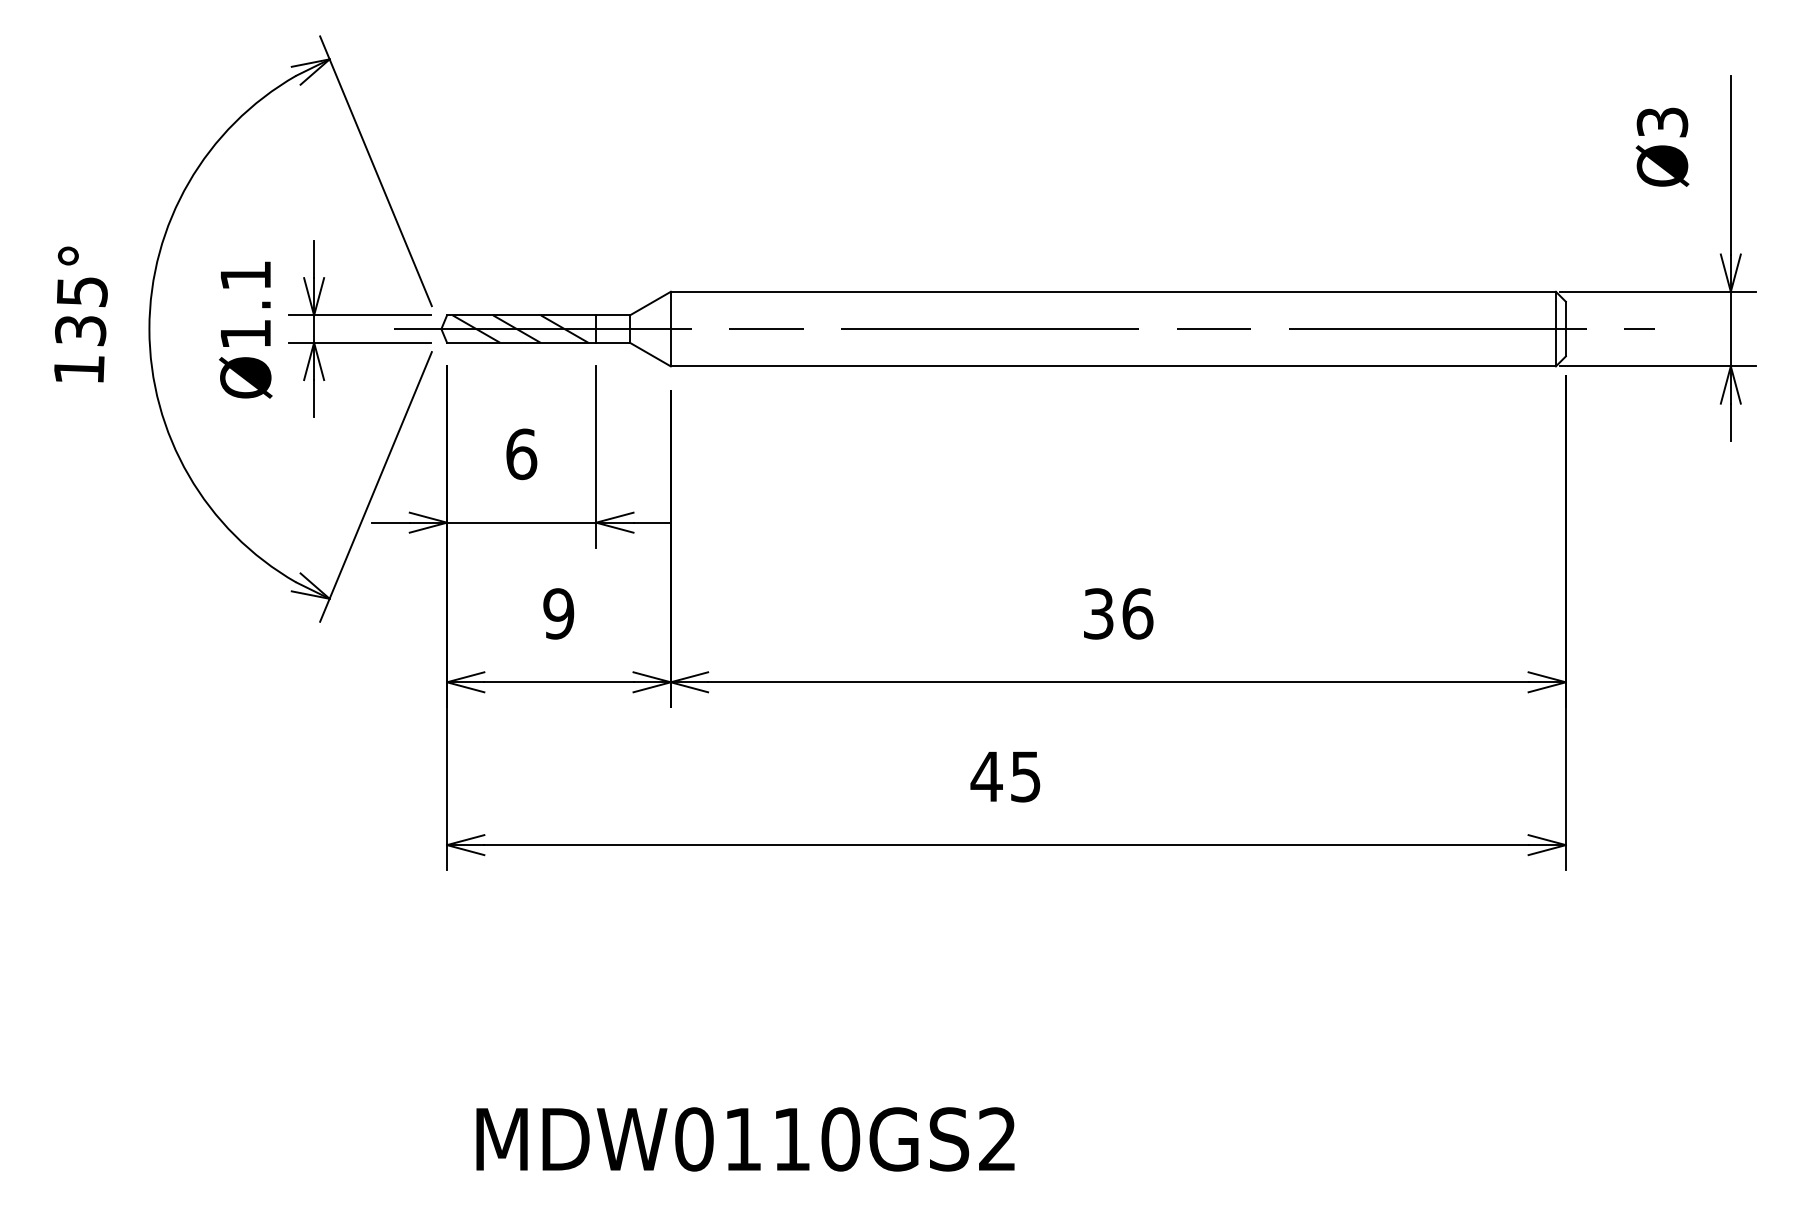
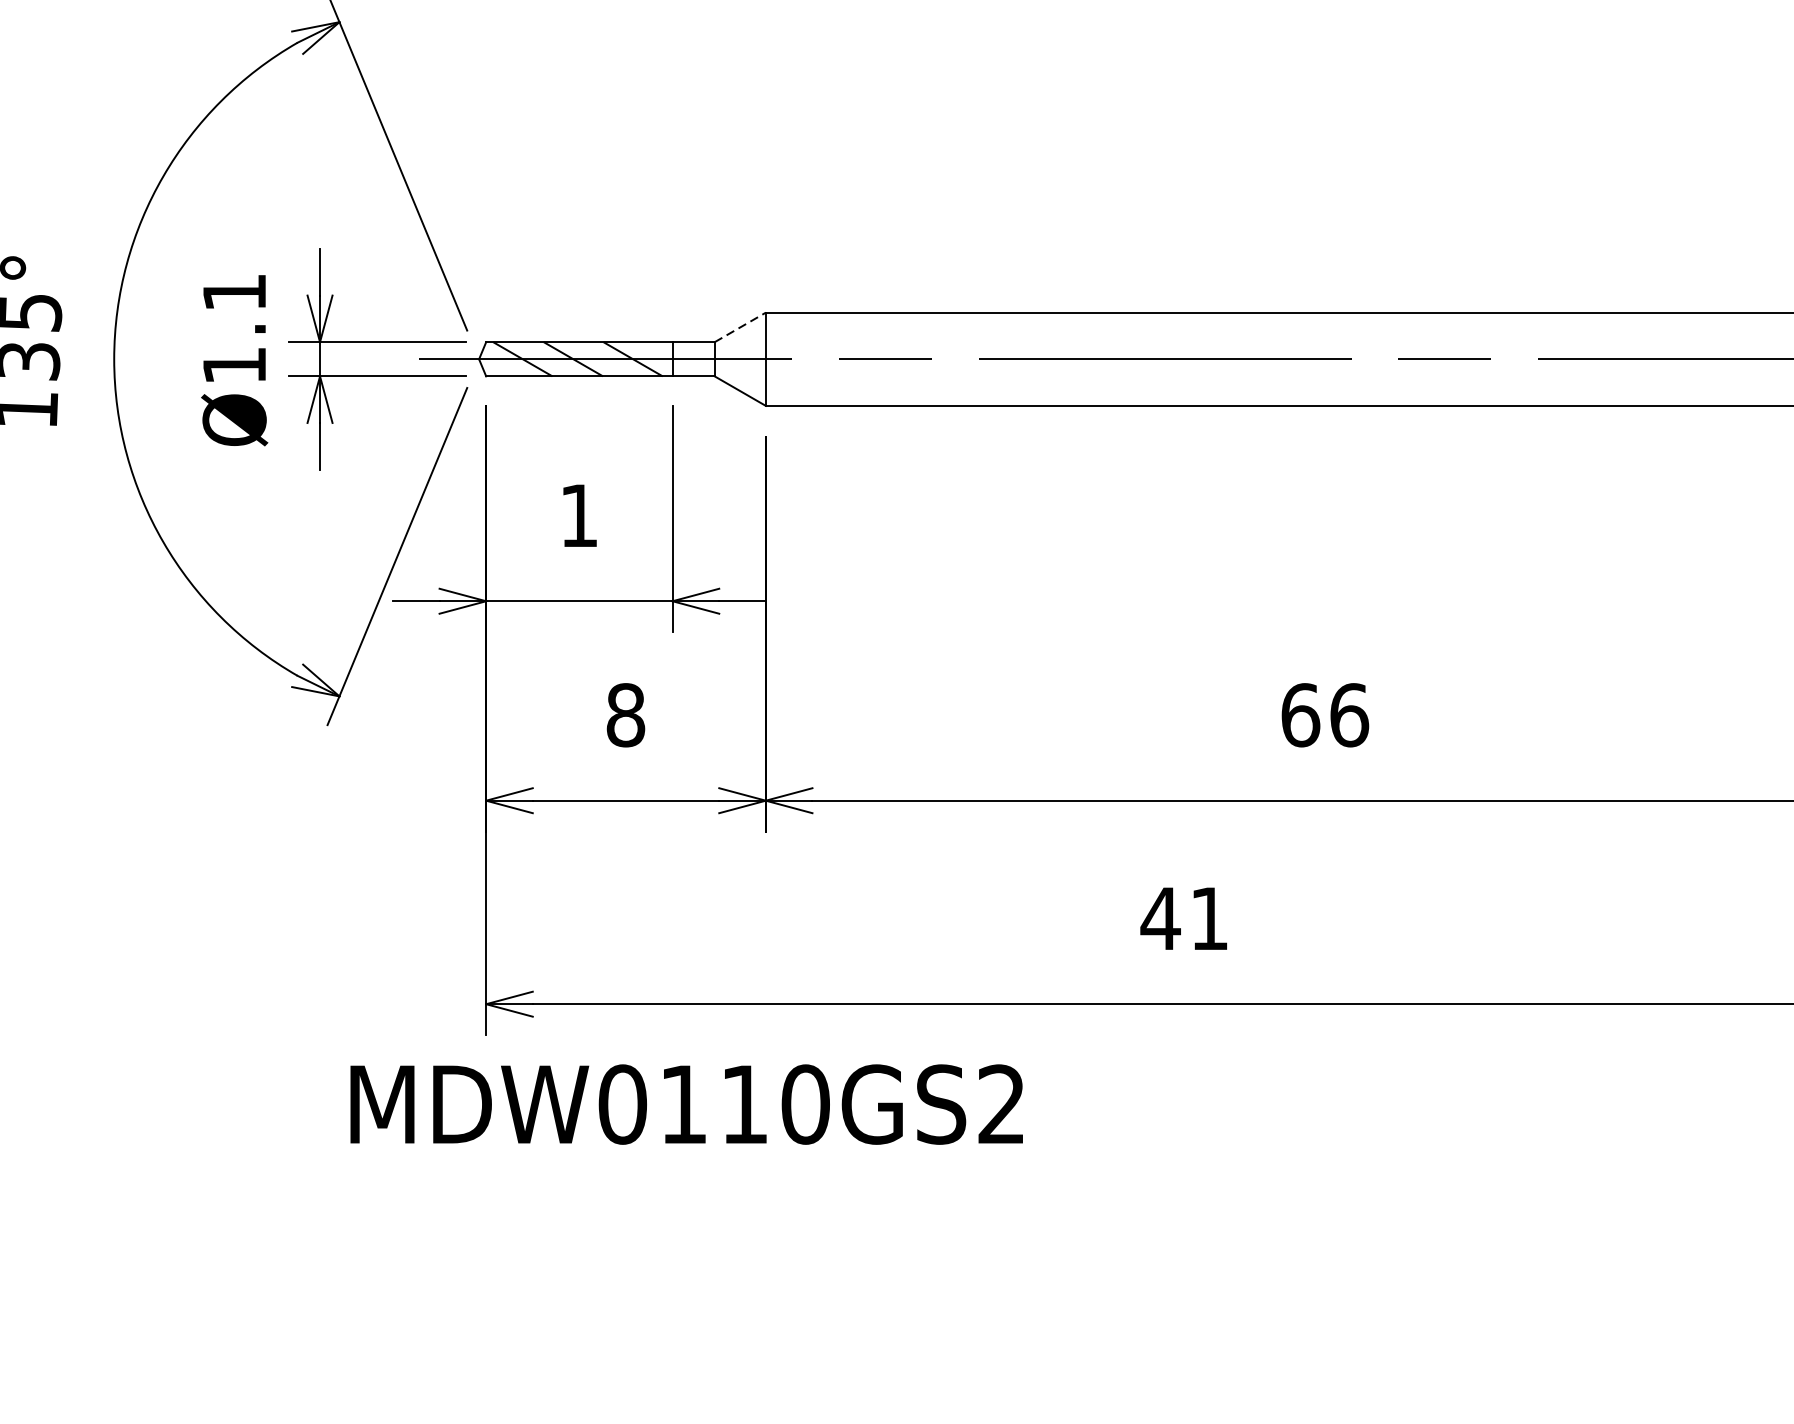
line: (650, 303) -> (740, 327), solid -> dashed
text: (521, 454) -> (579, 516), 6 -> 1
text: (558, 613) -> (625, 714), 9 -> 8
text: (1098, 613) -> (1300, 714), 36 -> 66
text: (1025, 776) -> (1209, 918), 45 -> 41
text: (745, 1139) -> (686, 1104), moved

